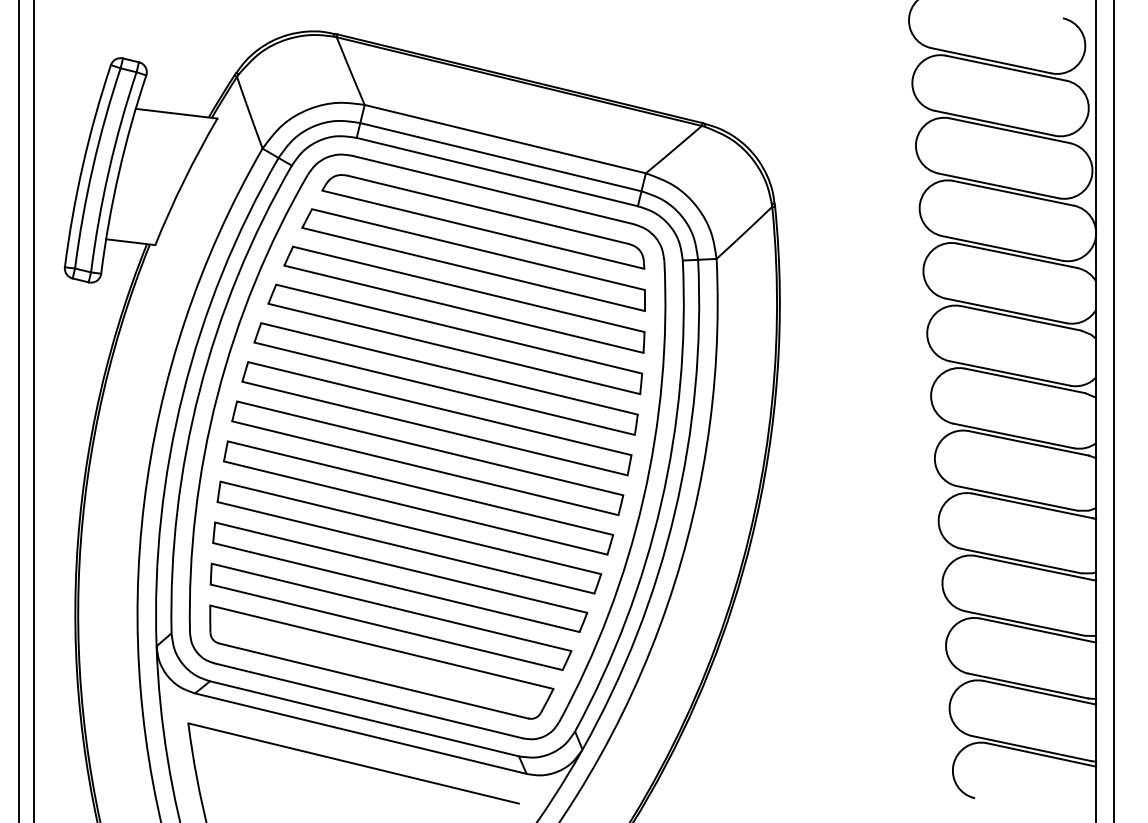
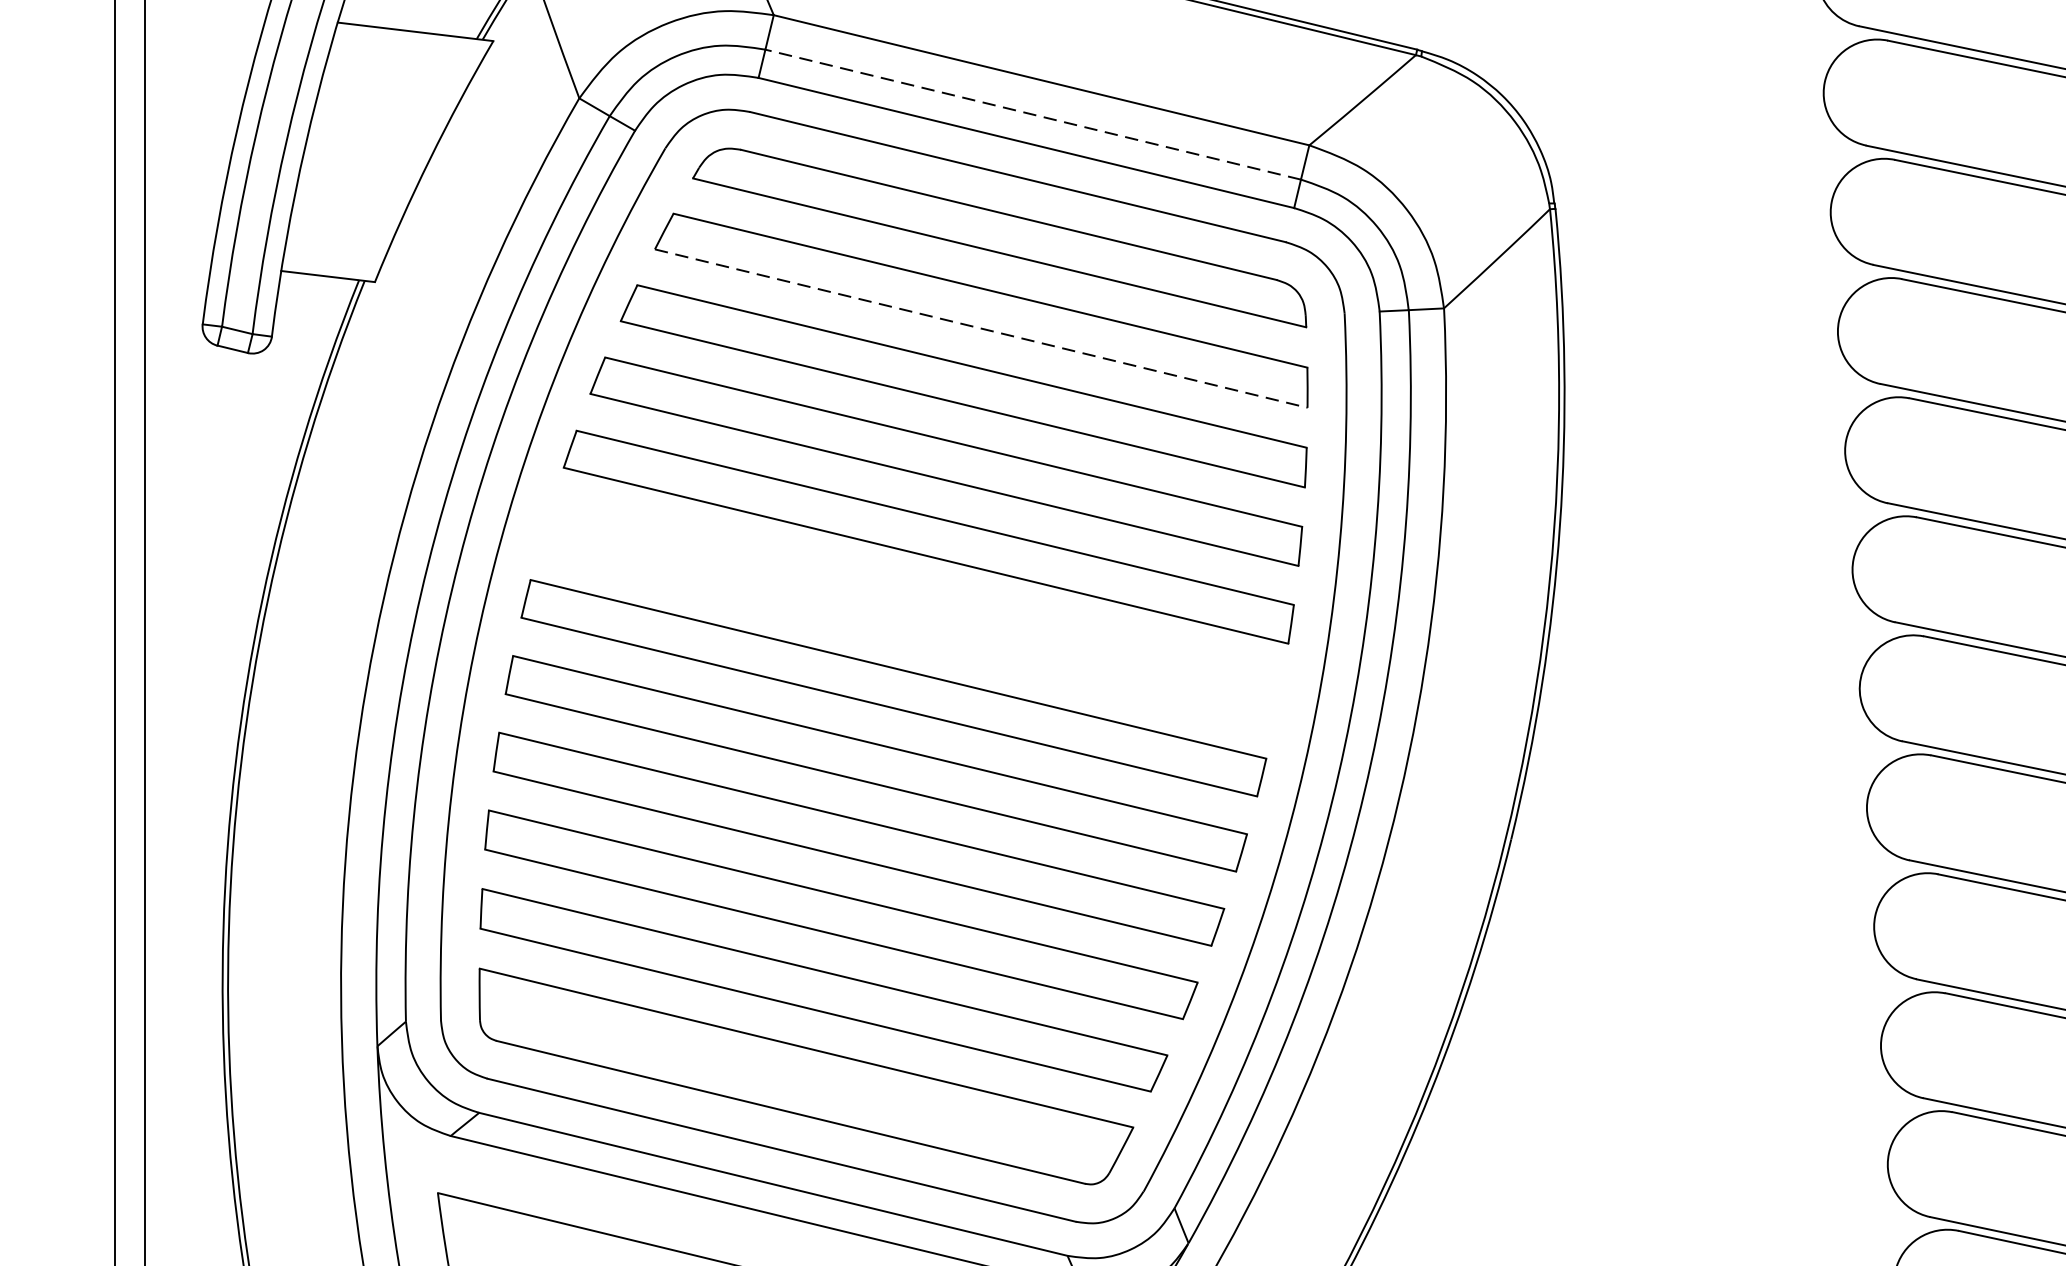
line: (500, 157) -> (1032, 115), solid -> dashed
line: (474, 269) -> (982, 328), solid -> dashed
part: (436, 418) -> (910, 612), removed

